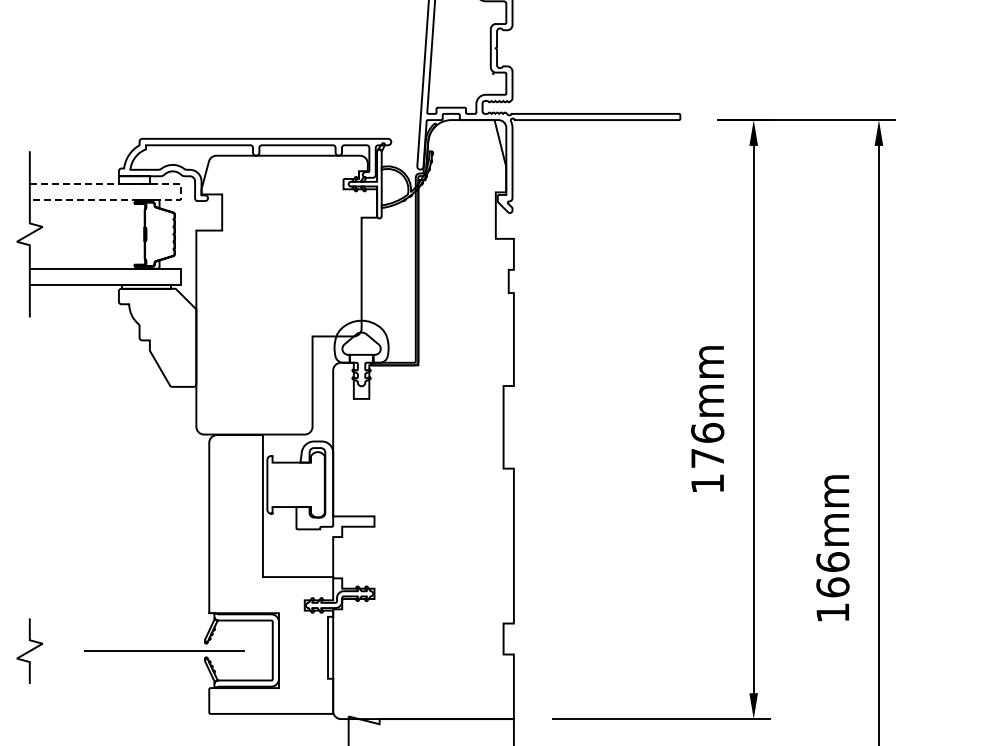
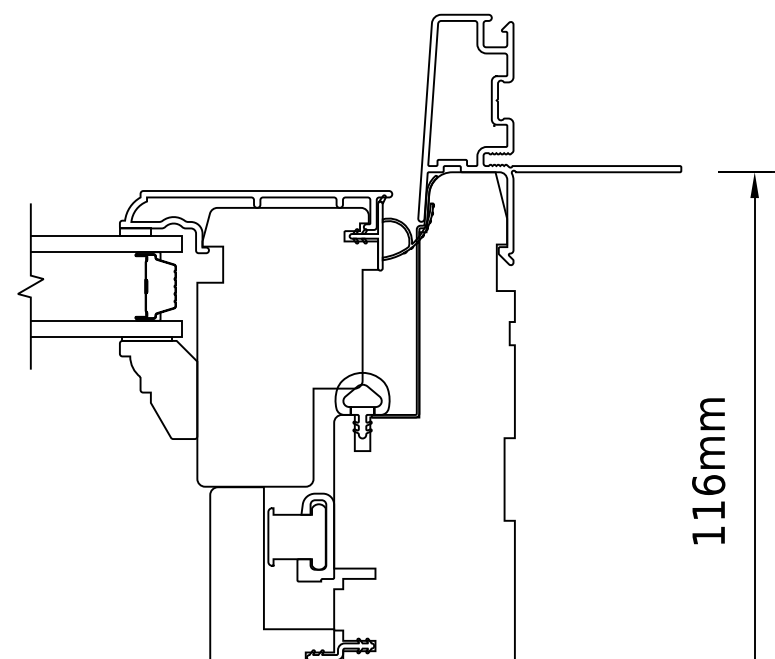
line: (180, 192) -> (181, 244), dashed -> solid
text: (707, 458) -> (708, 510), 176mm -> 116mm

